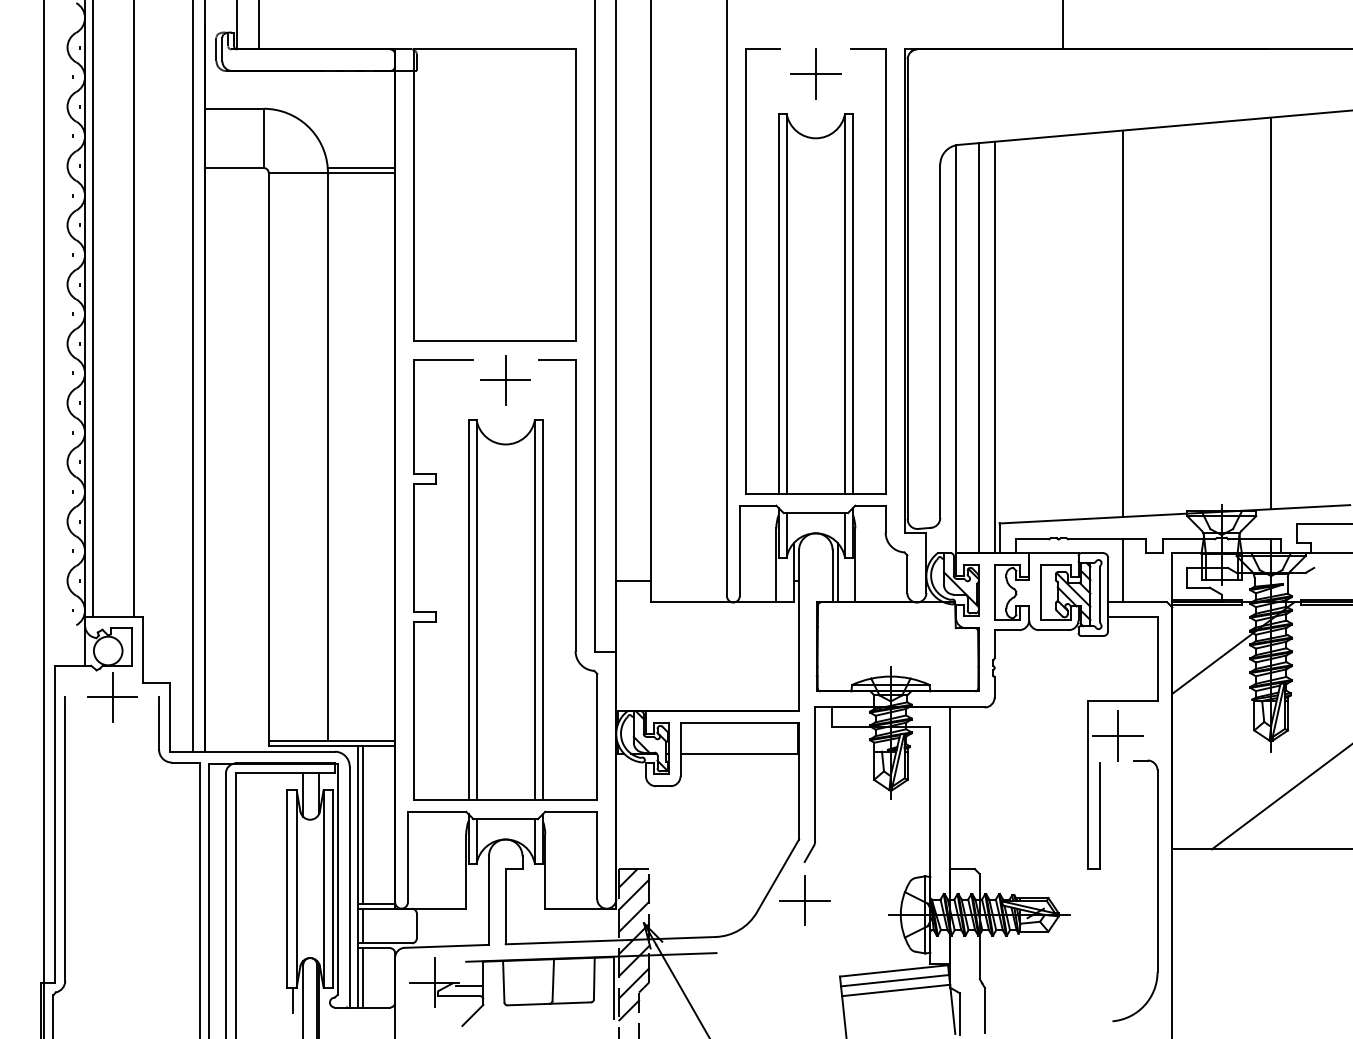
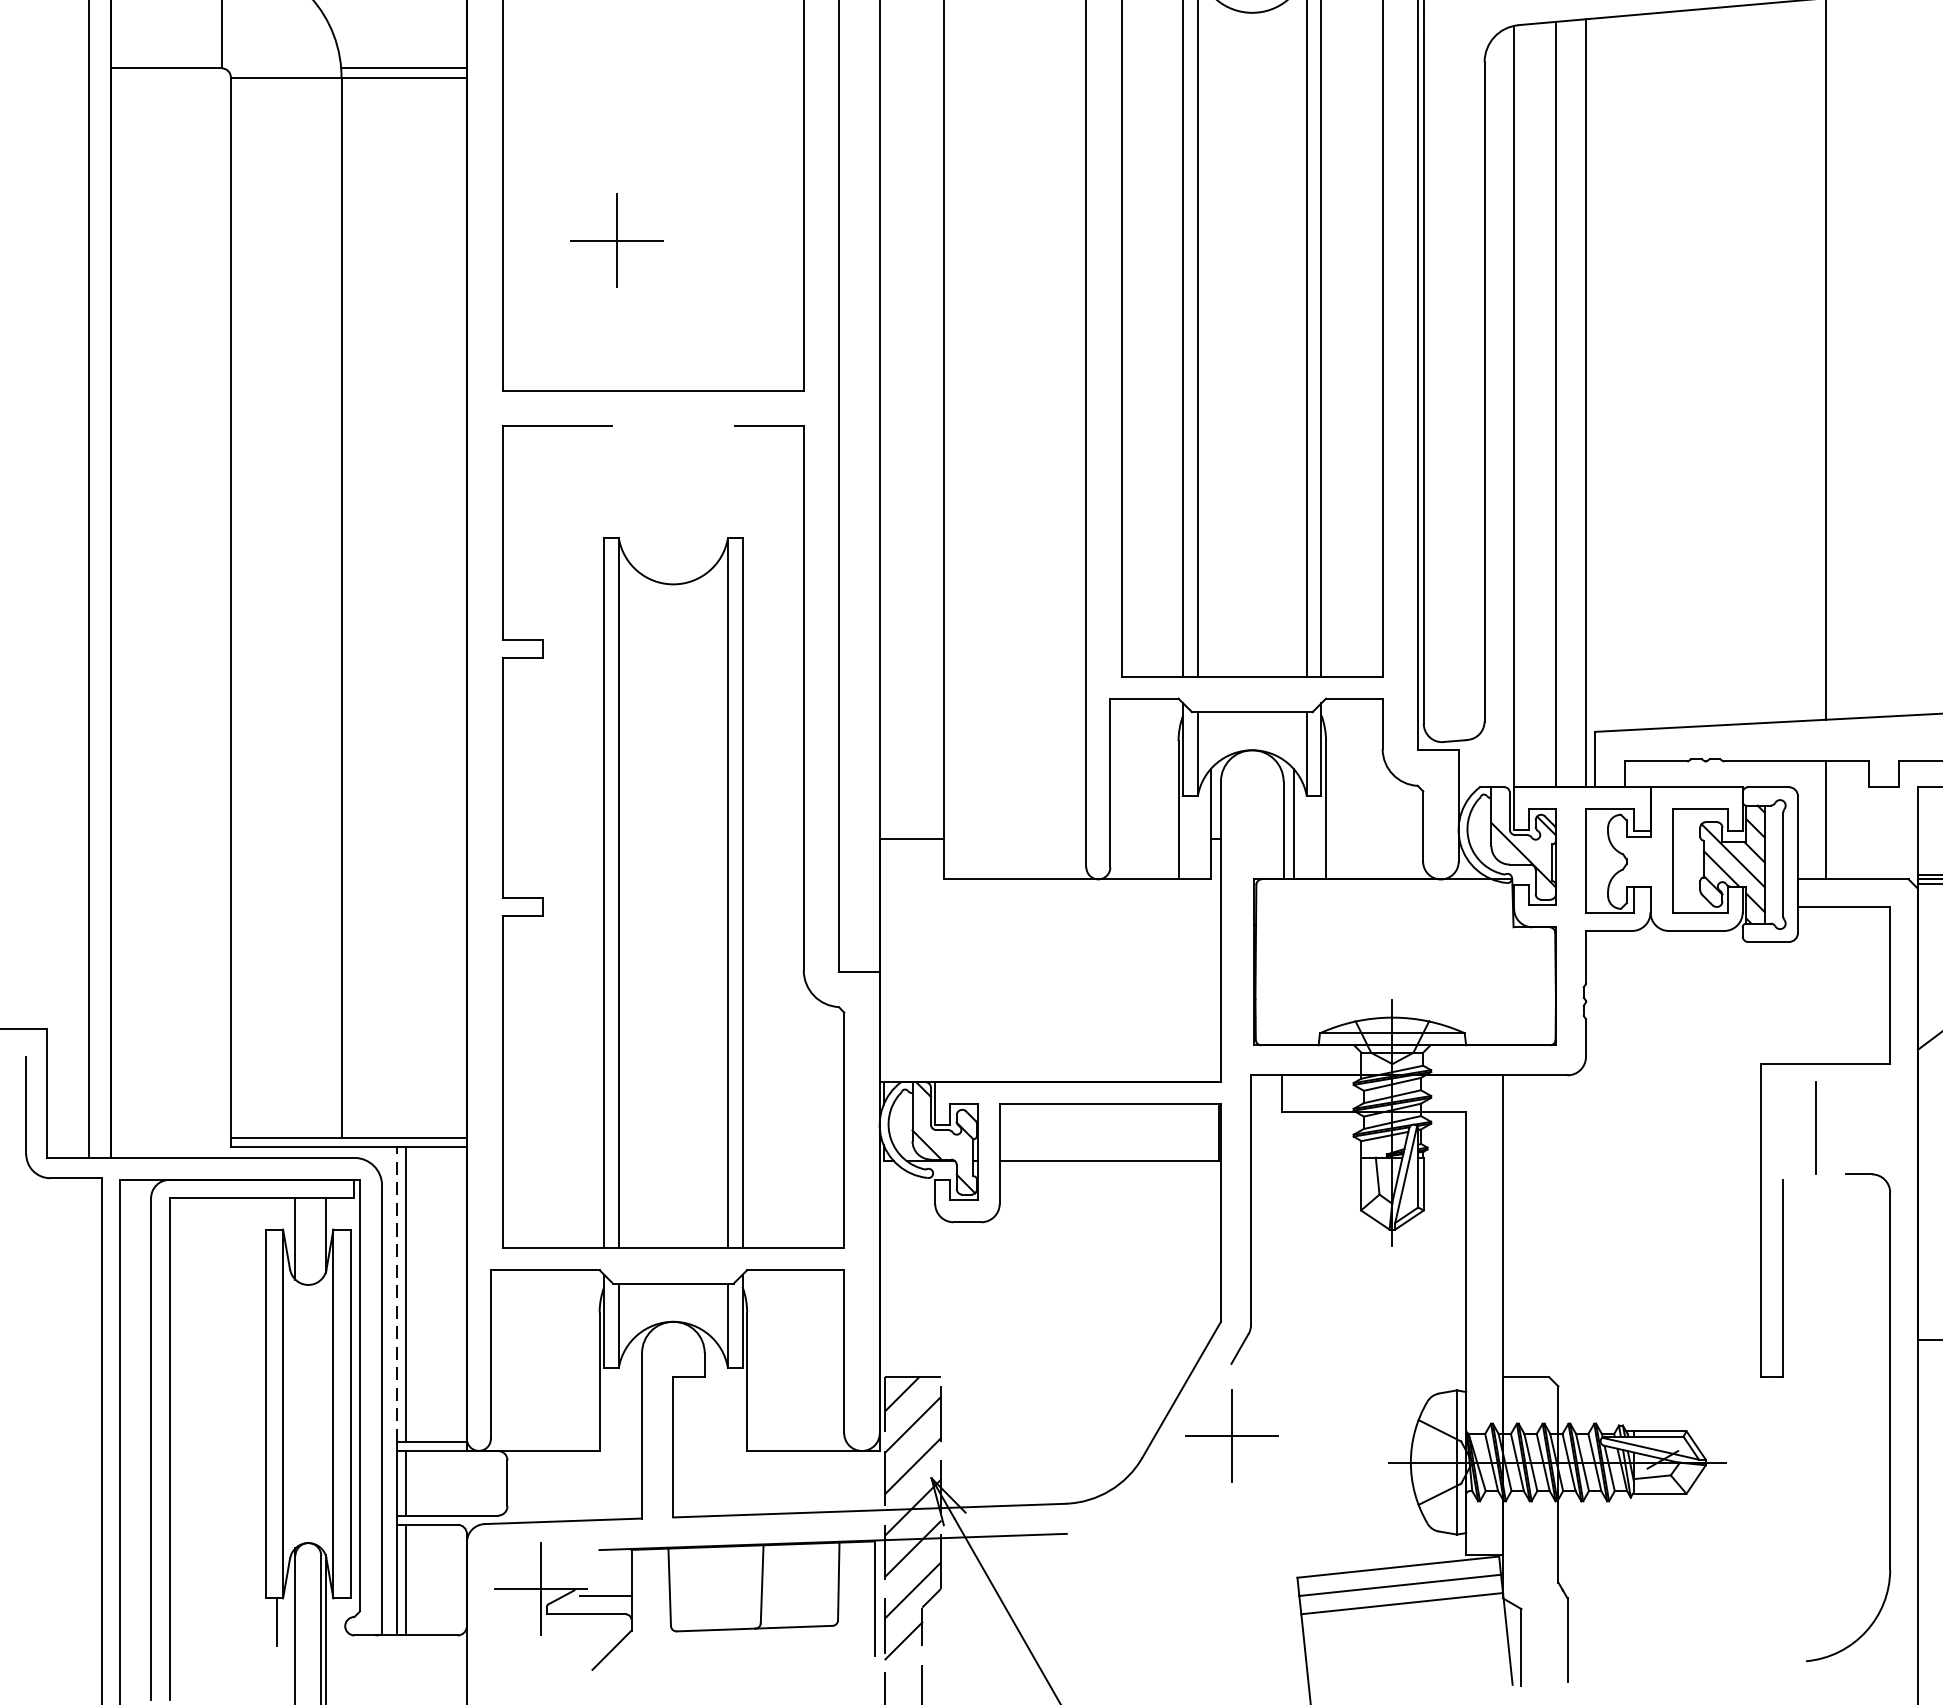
part: (505, 380) -> (616, 240), moved
line: (1117, 735) -> (1815, 1127), removed
line: (357, 824) -> (396, 1293), solid -> dashed

